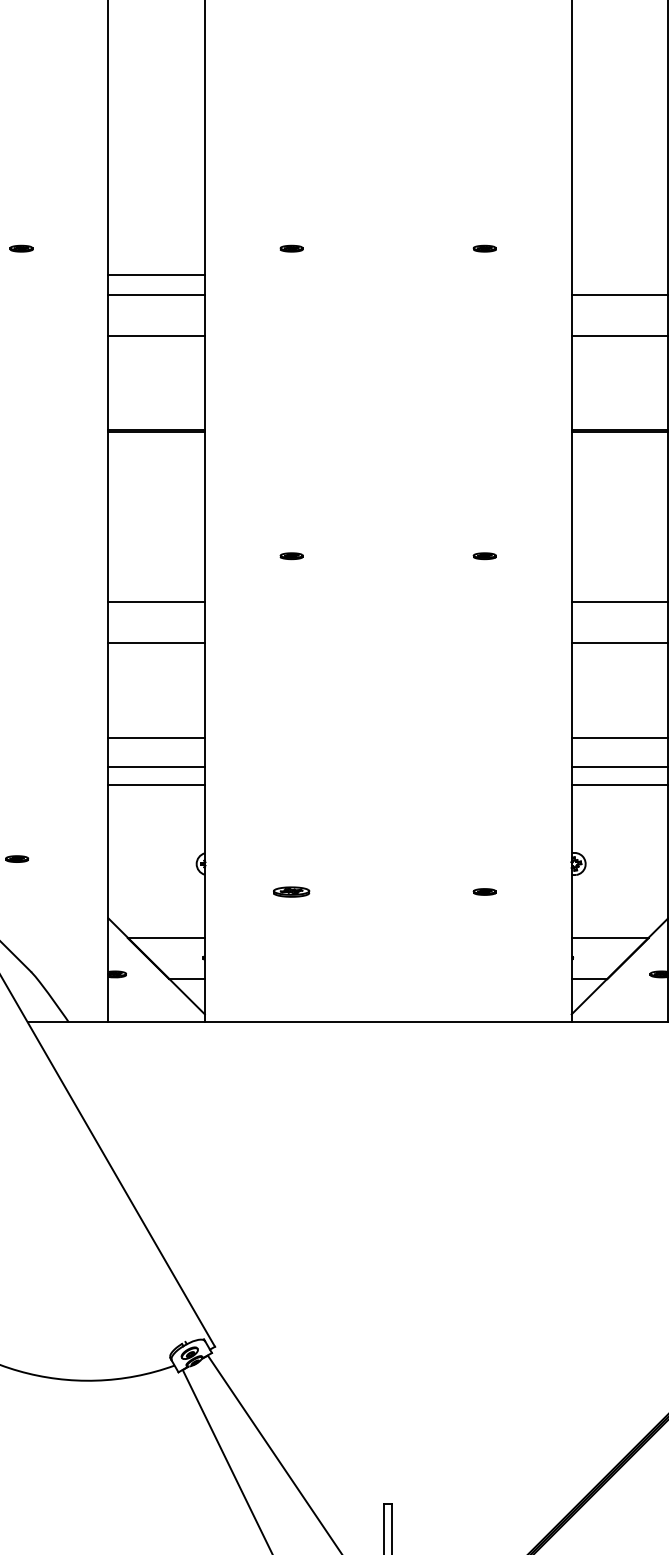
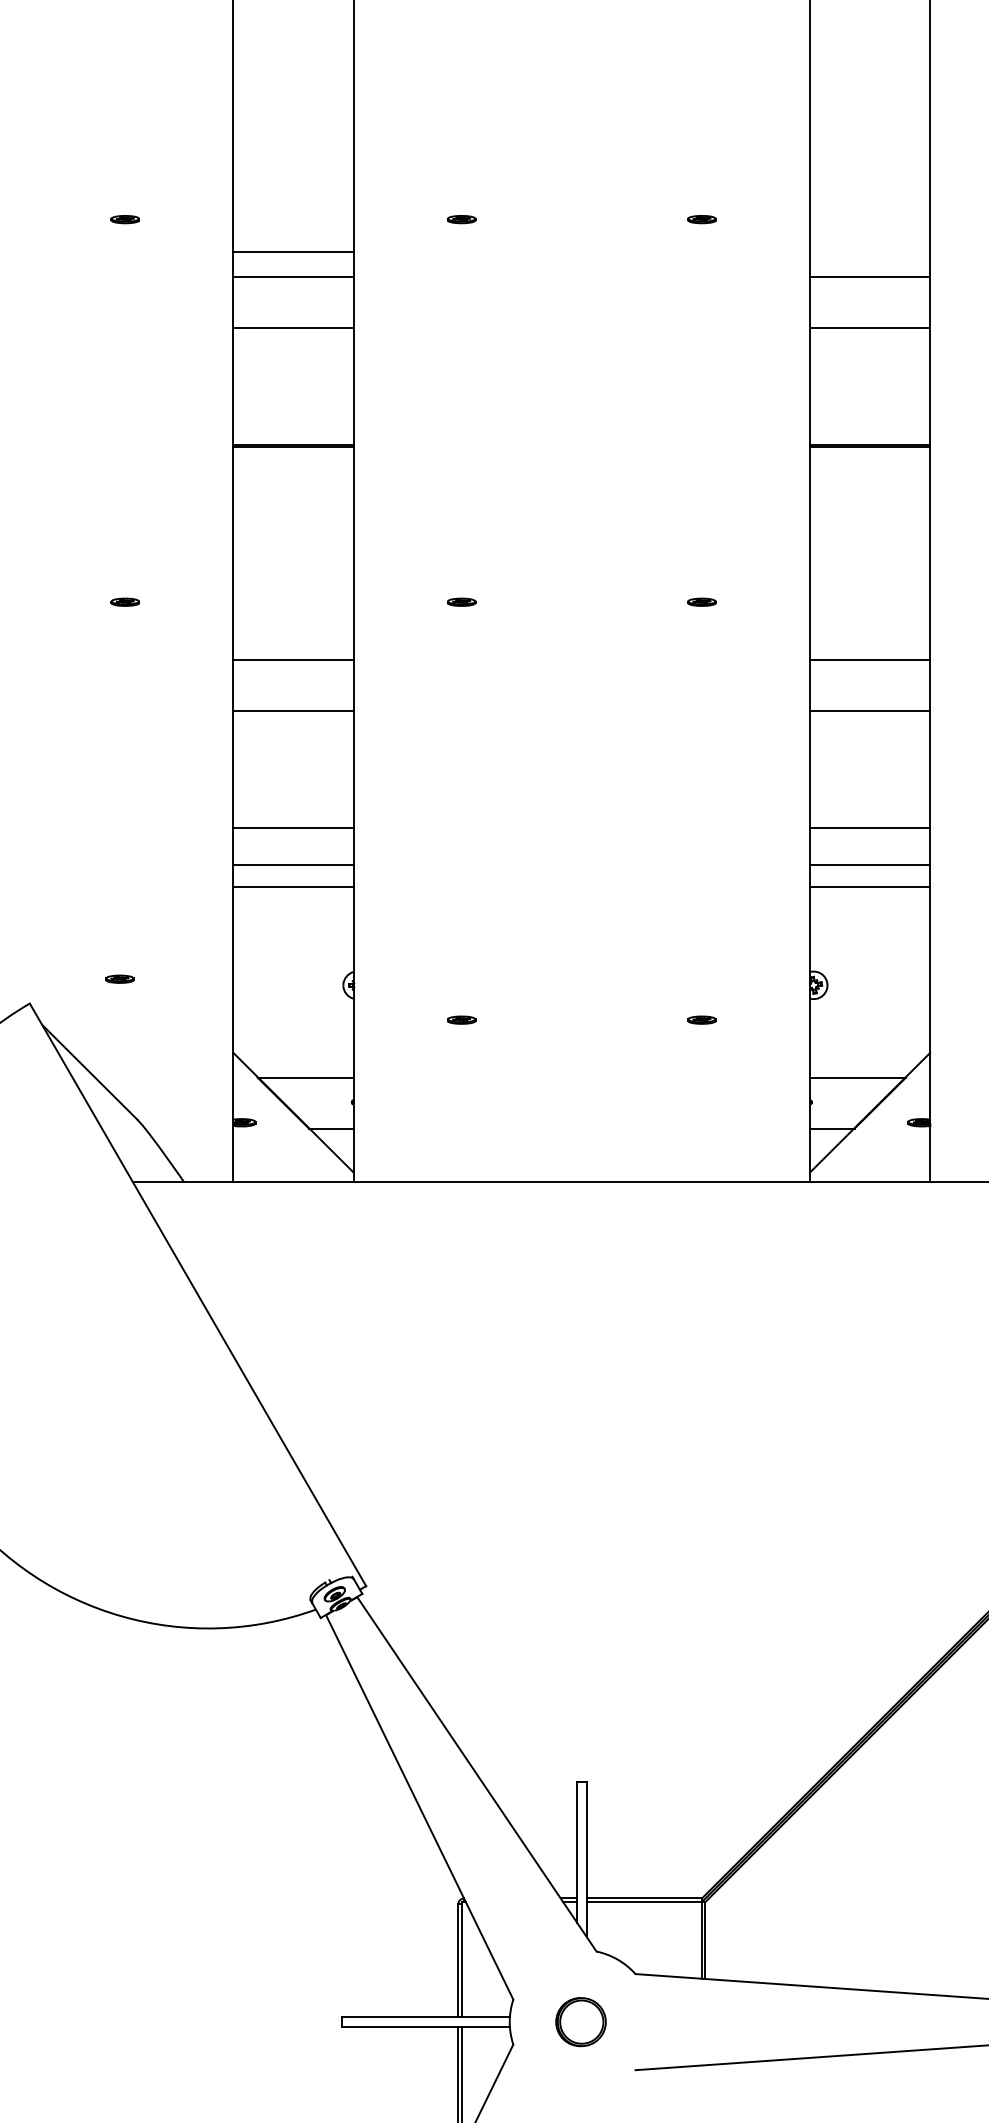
part: (20, 555) -> (124, 601), added
part: (291, 891) -> (461, 1019), size x0.62

